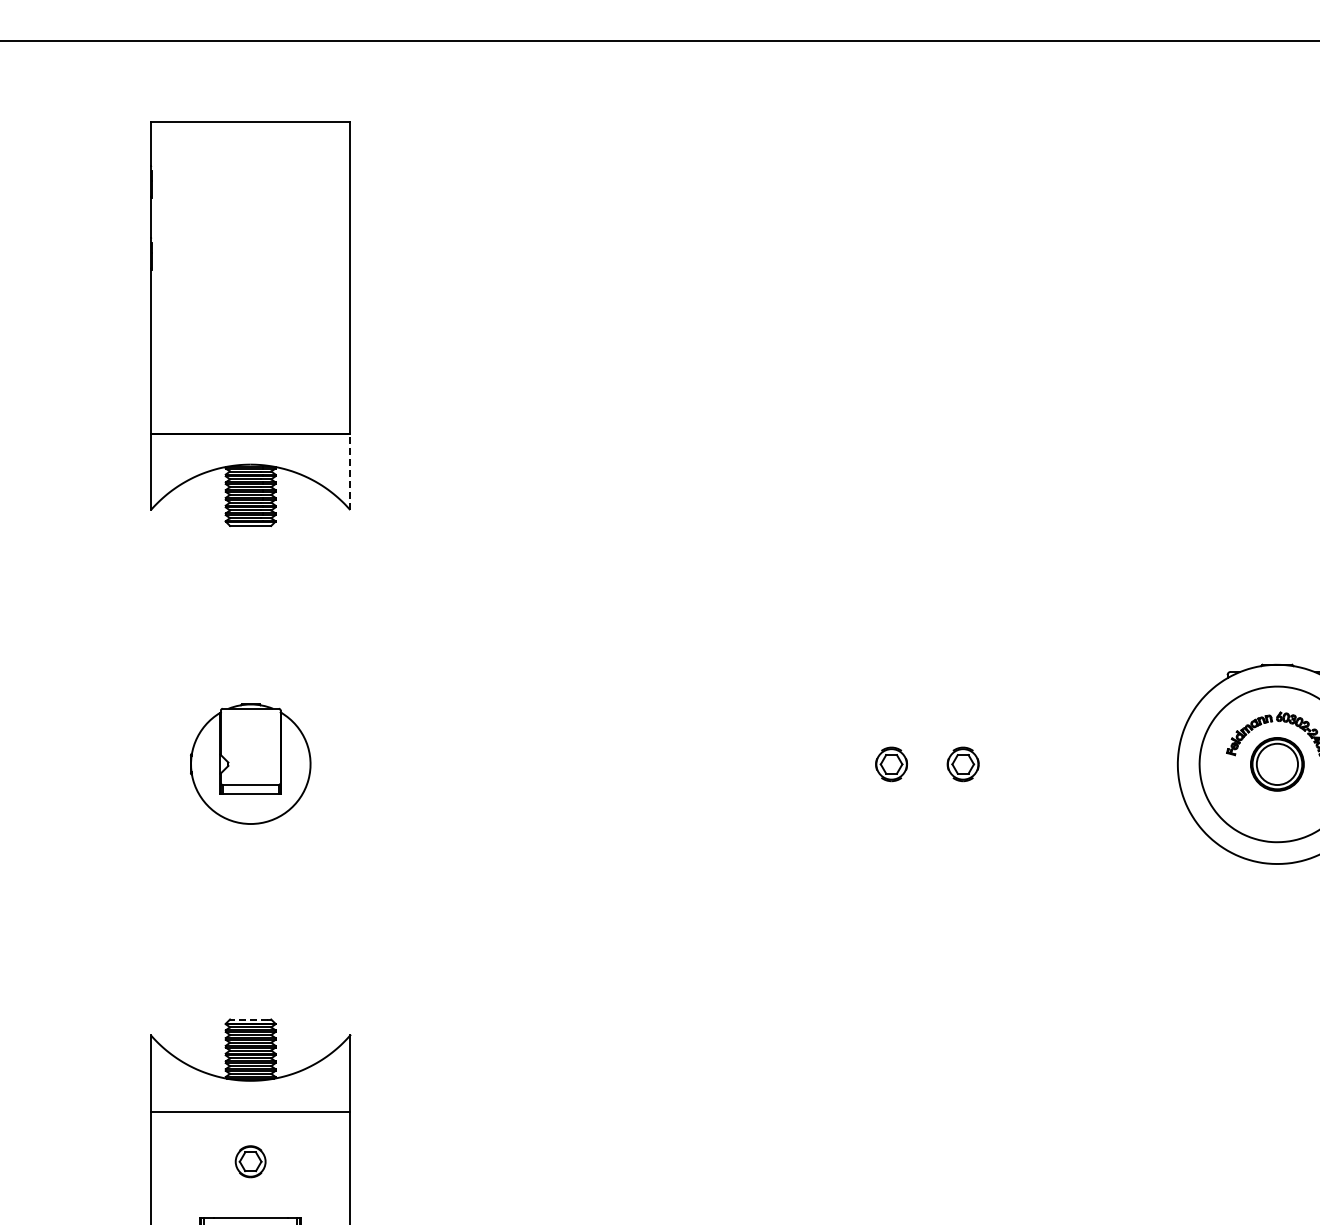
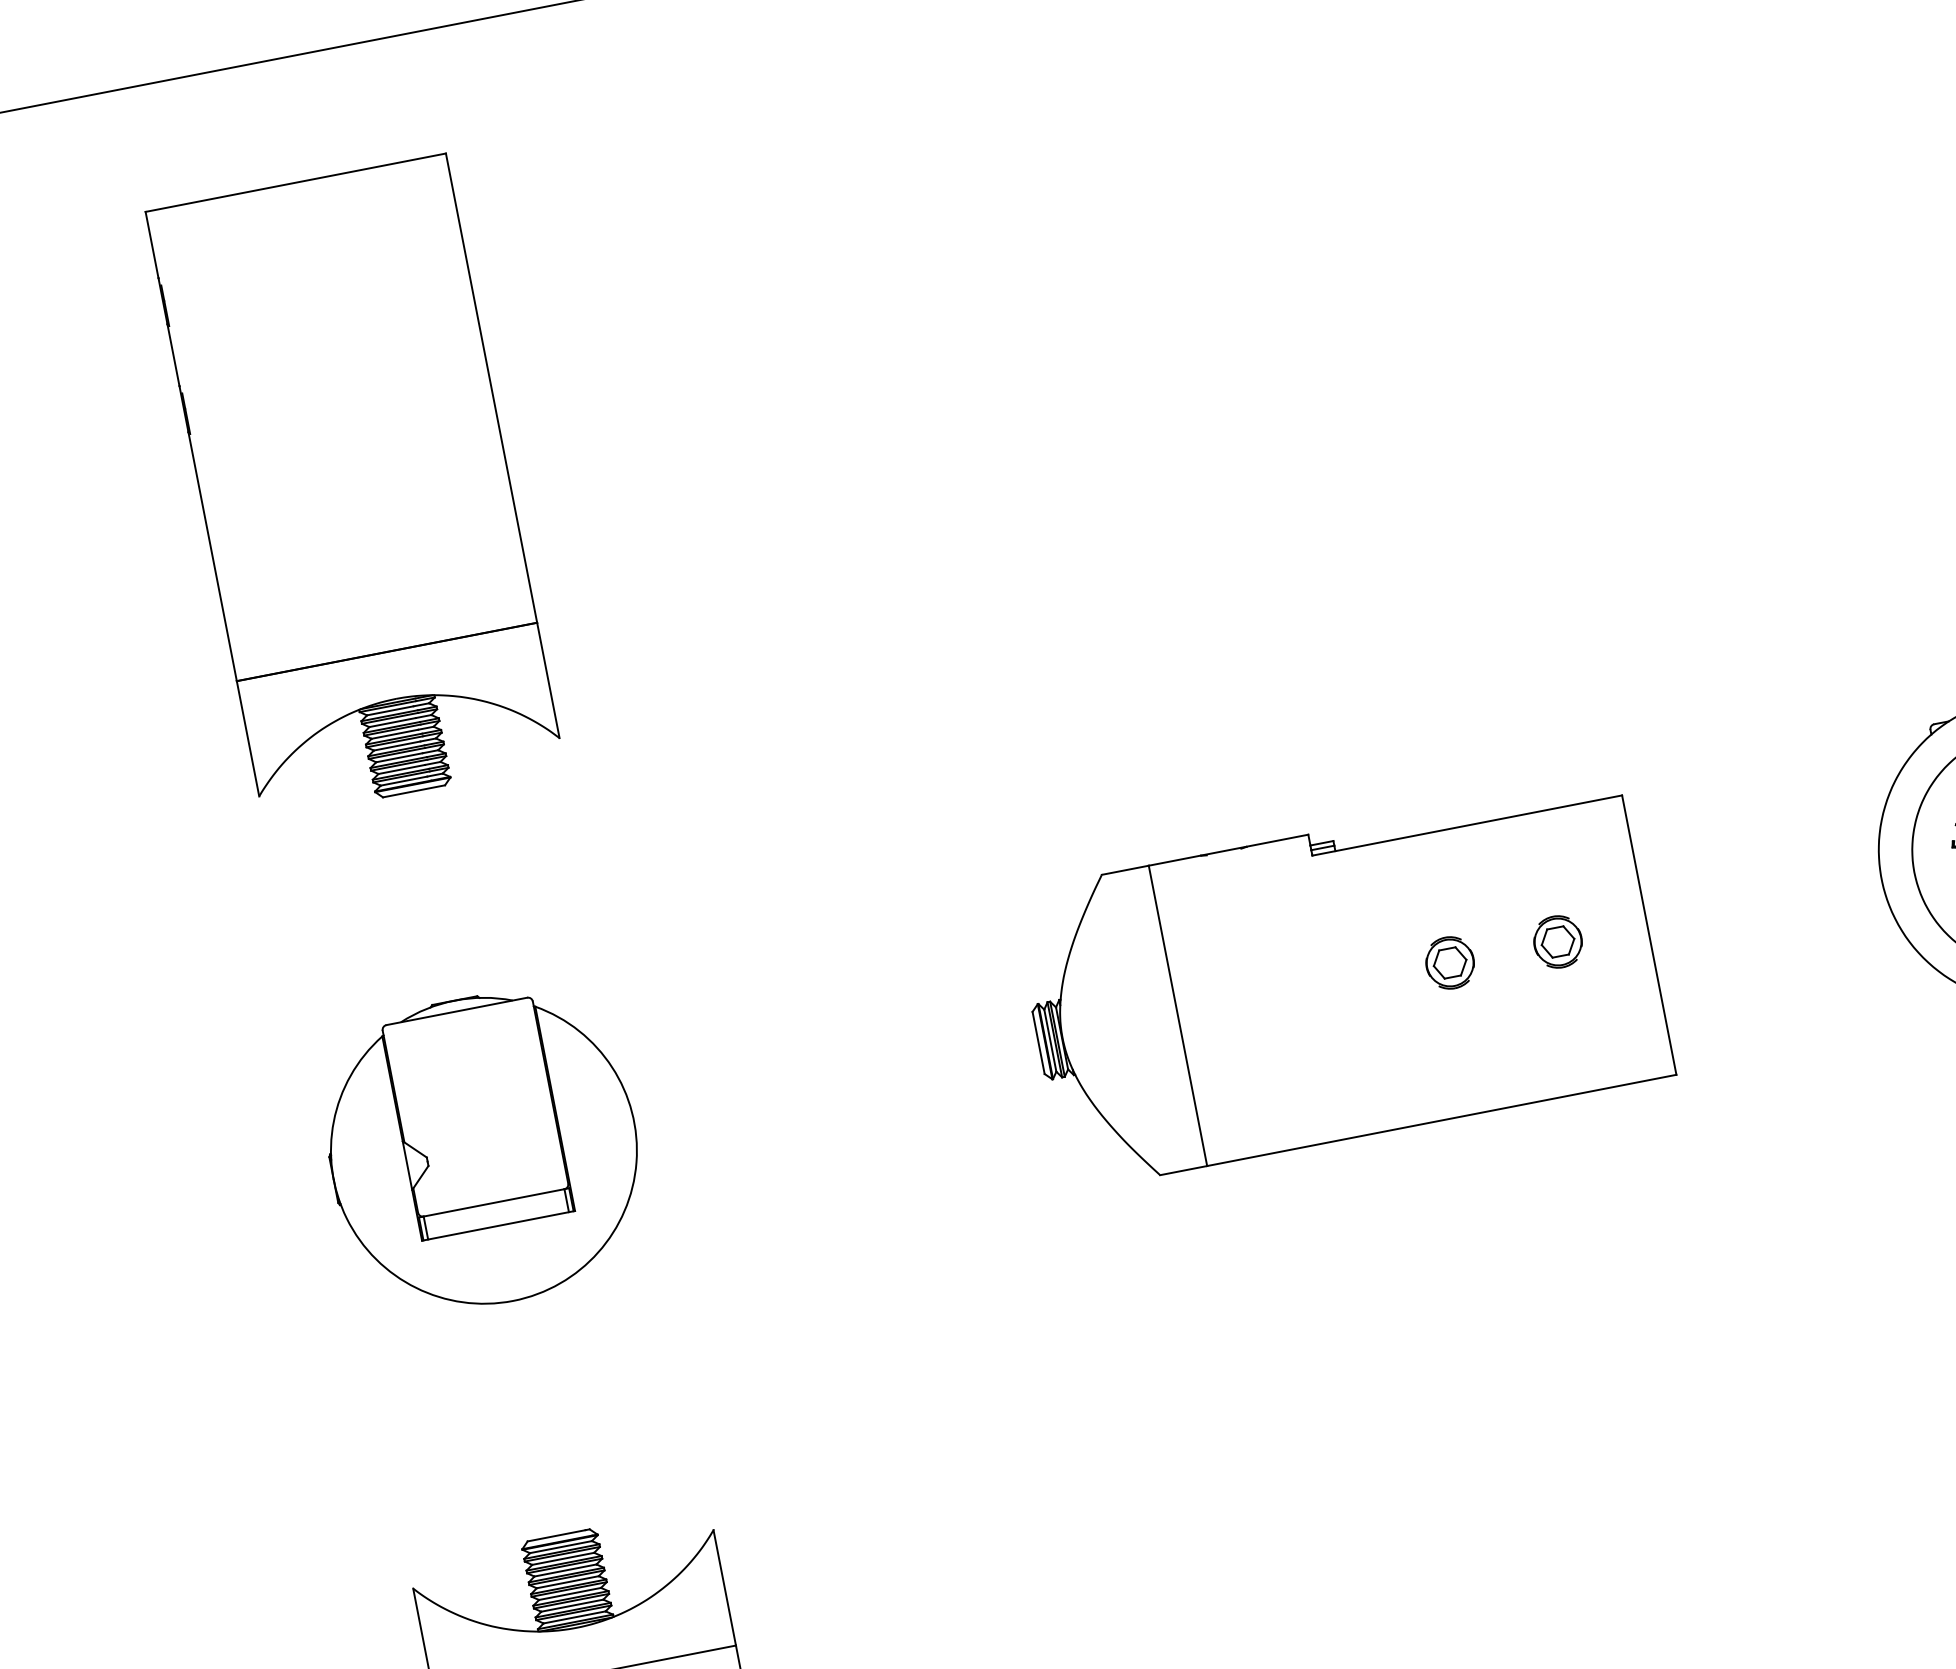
line: (350, 471) -> (548, 679), dashed -> solid
part: (250, 763) -> (483, 1149), size x1.67
part: (819, 764) -> (1341, 984), added
line: (248, 1019) -> (555, 1535), dashed -> solid

